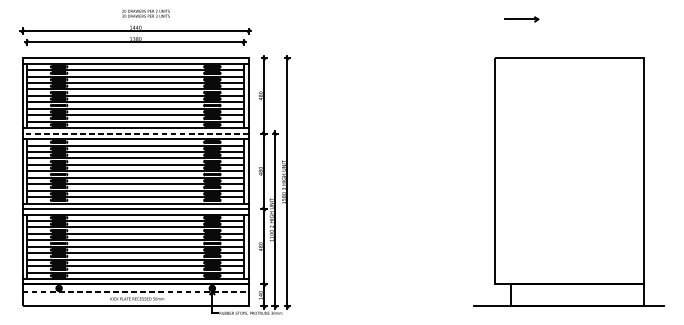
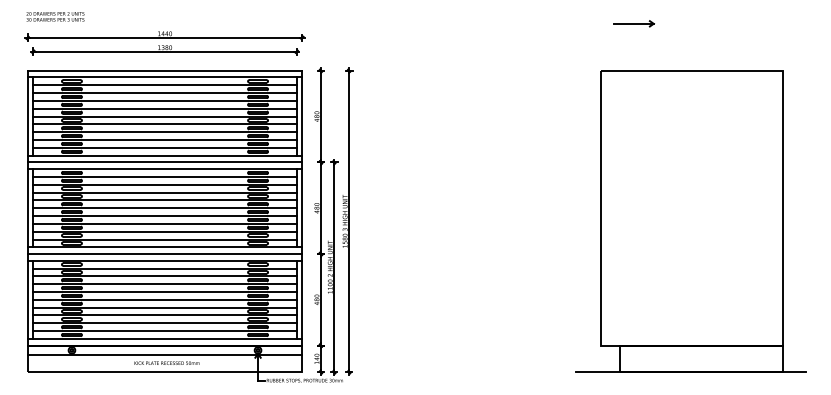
text: (146, 13) -> (55, 16), moved
line: (135, 133) -> (164, 162), dashed -> solid
line: (136, 292) -> (165, 355), dashed -> solid

